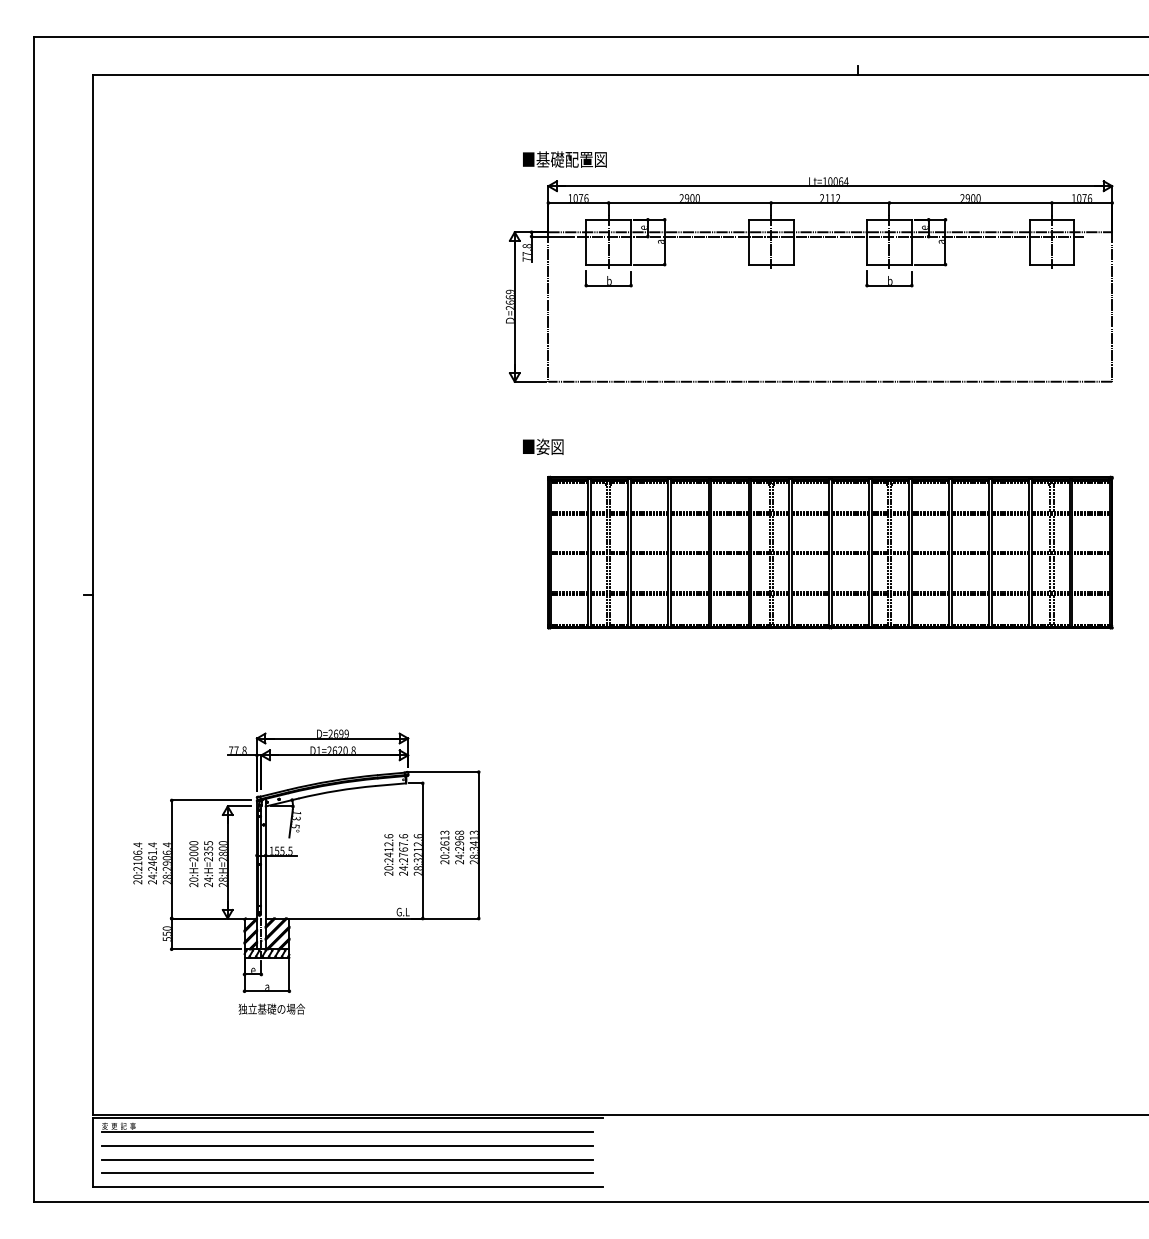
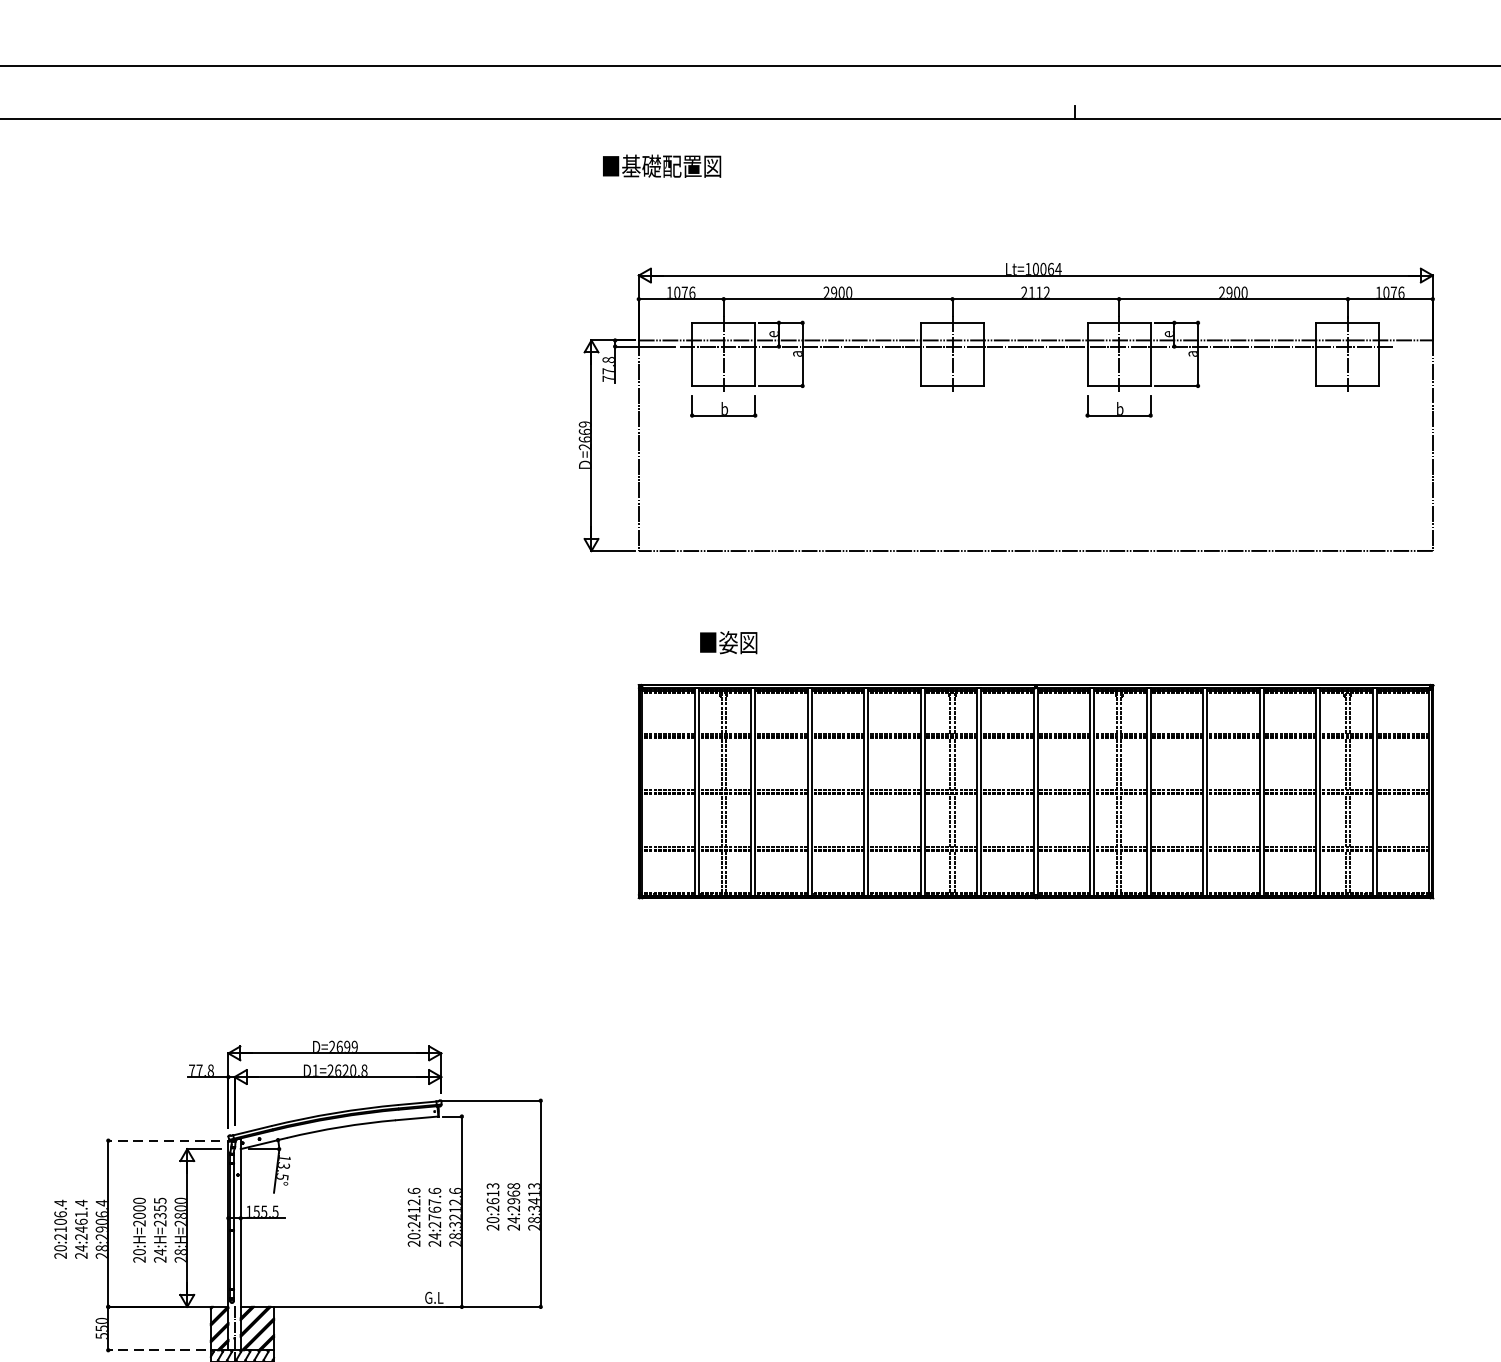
text: (564, 159) -> (661, 166), moved
text: (543, 446) -> (729, 642), moved
line: (211, 800) -> (164, 1140), solid -> dashed
line: (206, 949) -> (157, 1350), solid -> dashed

